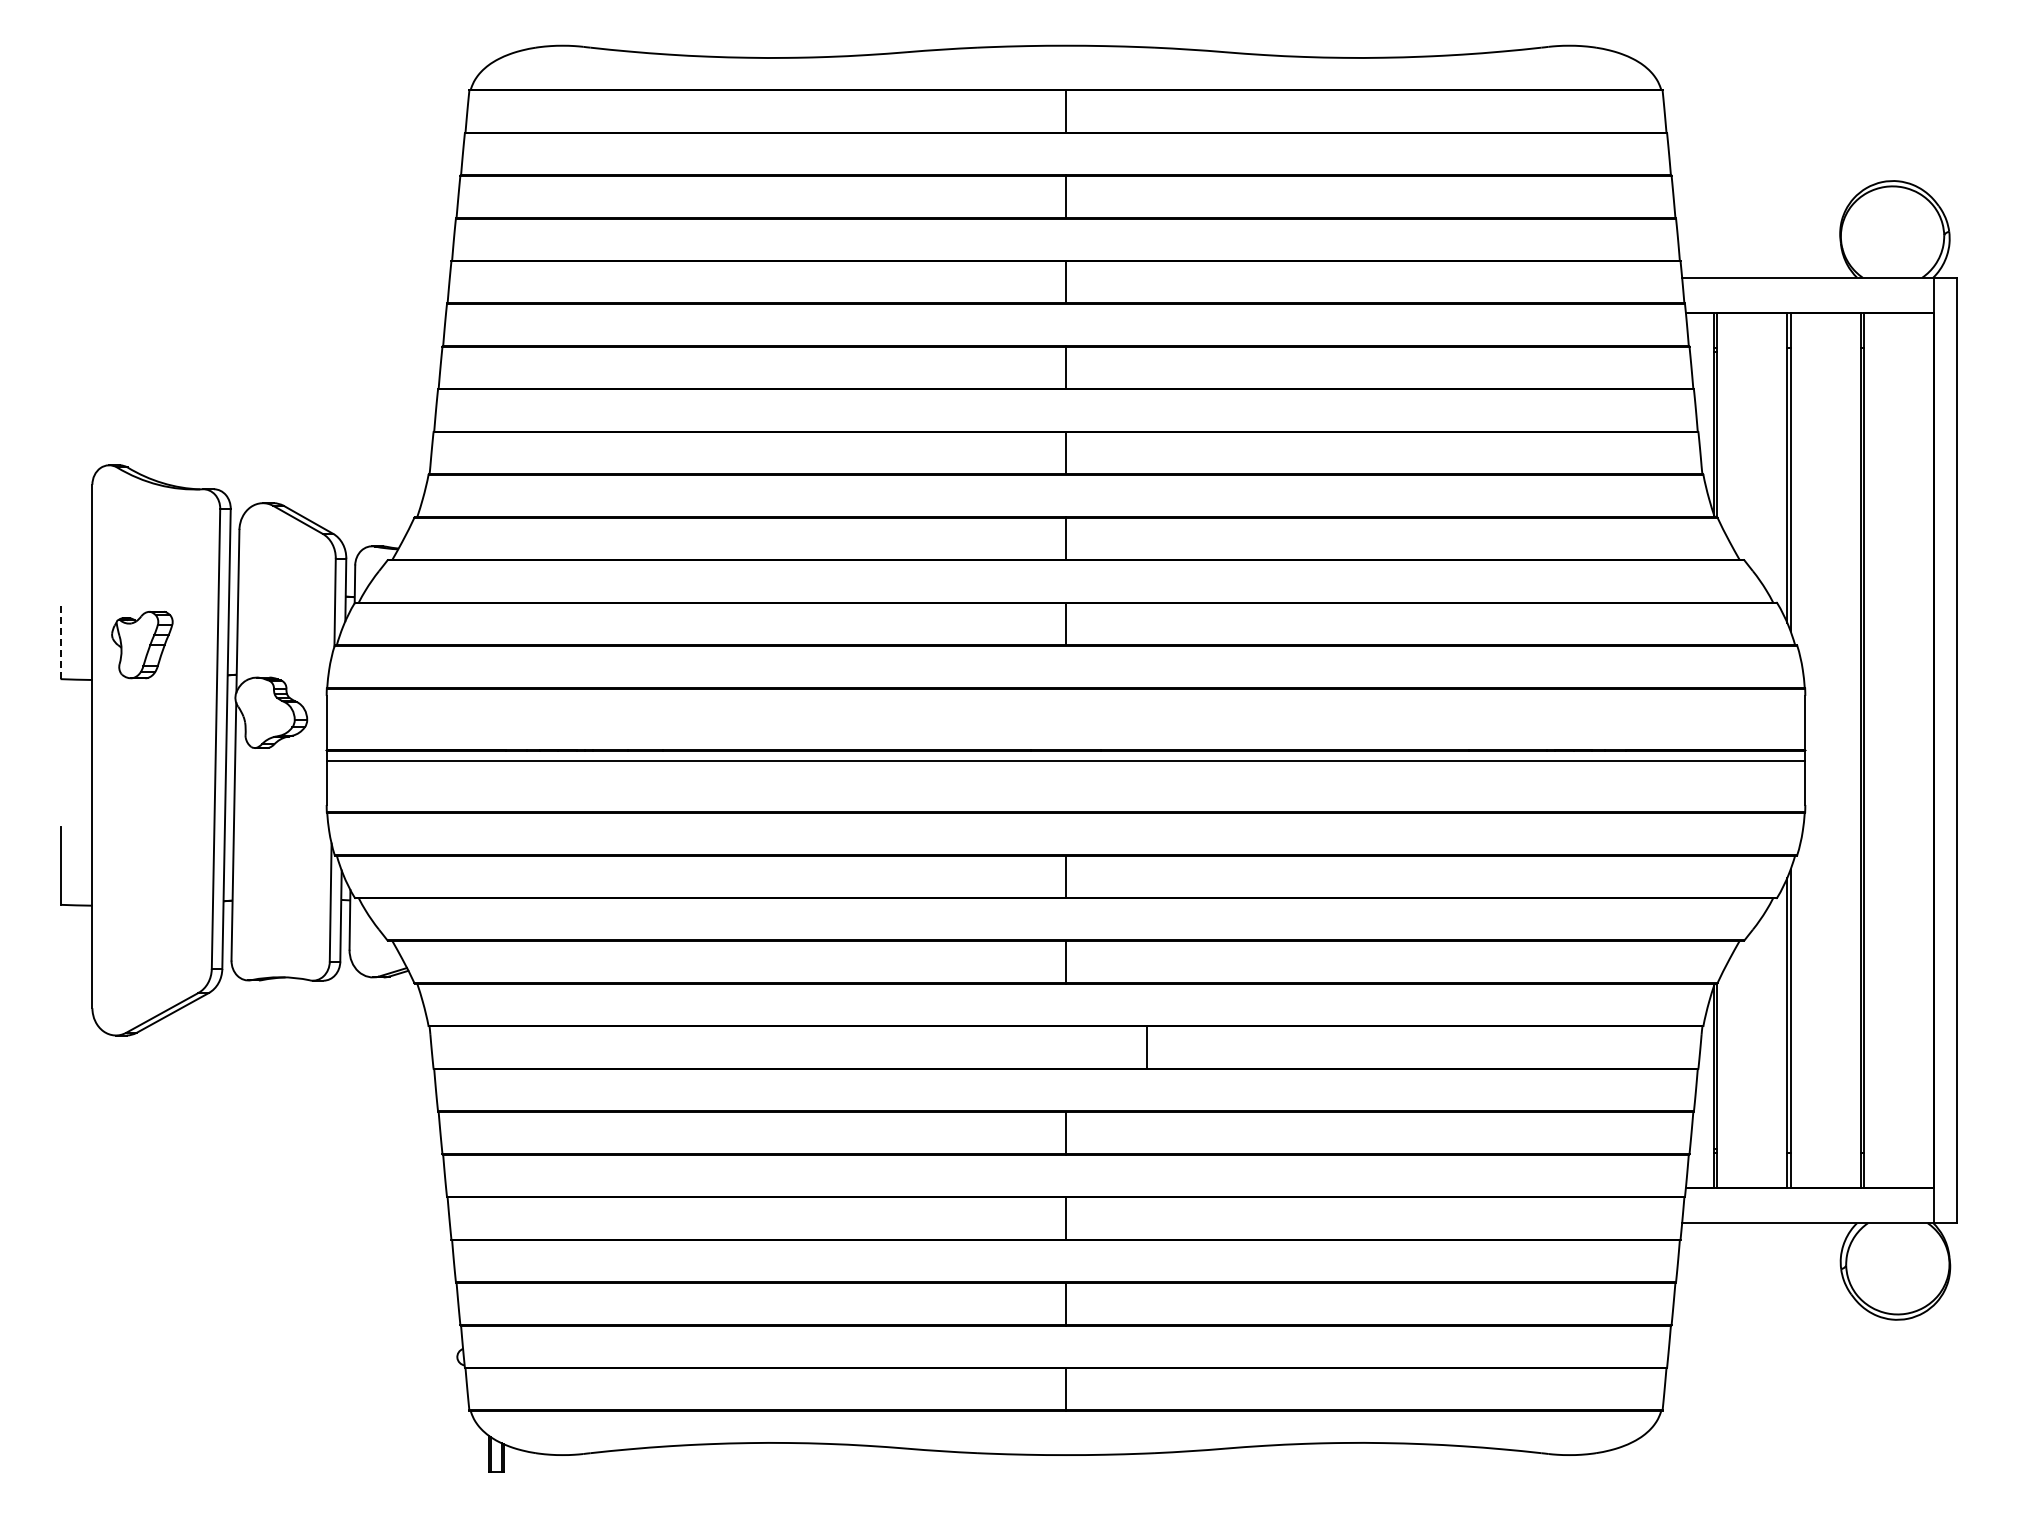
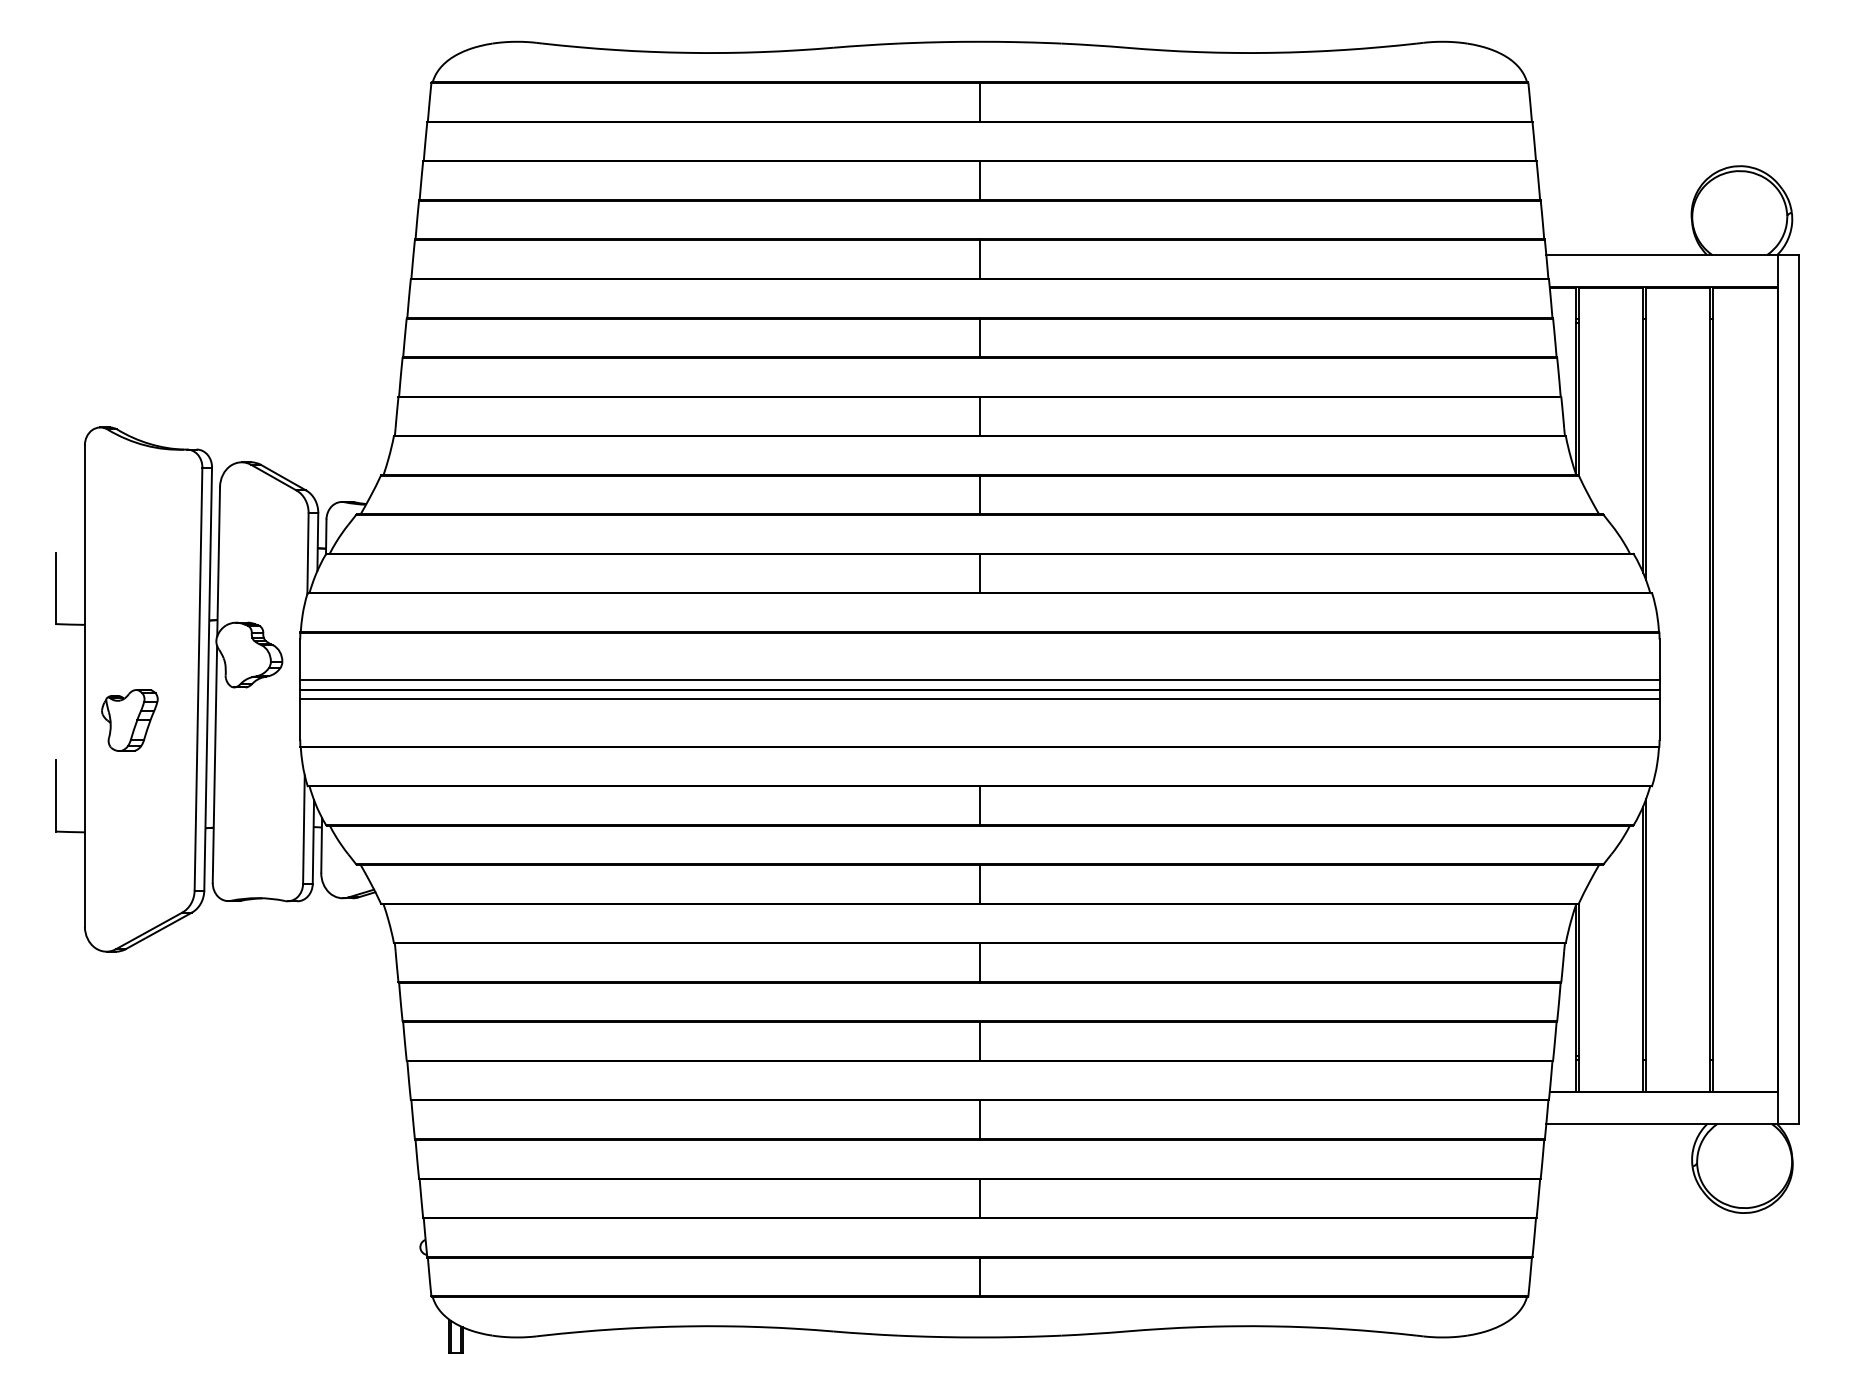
line: (60, 640) -> (55, 588), dashed -> solid
part: (142, 645) -> (130, 720), moved
line: (1065, 740) -> (979, 680), added
line: (1147, 1047) -> (980, 962), moved

